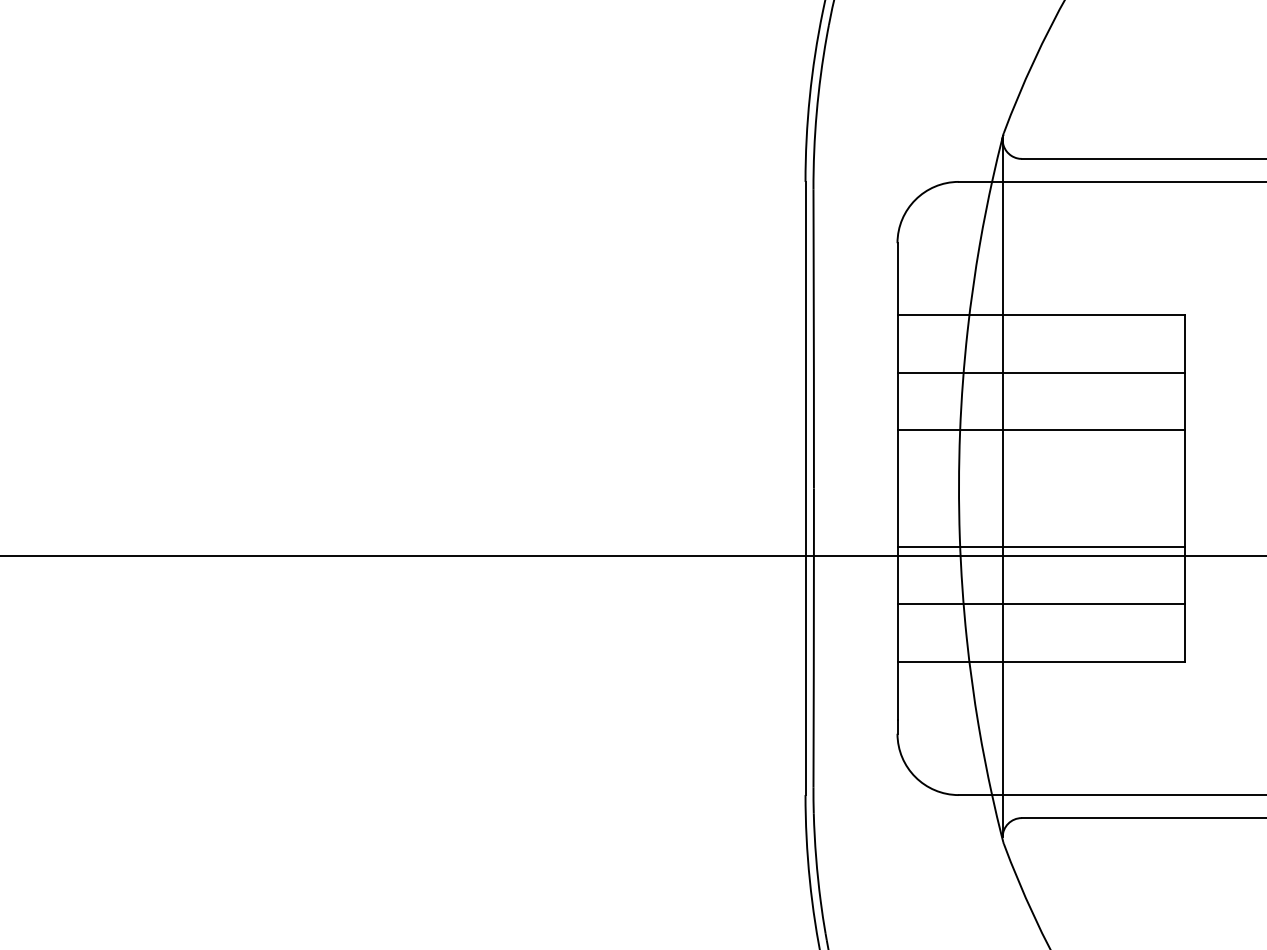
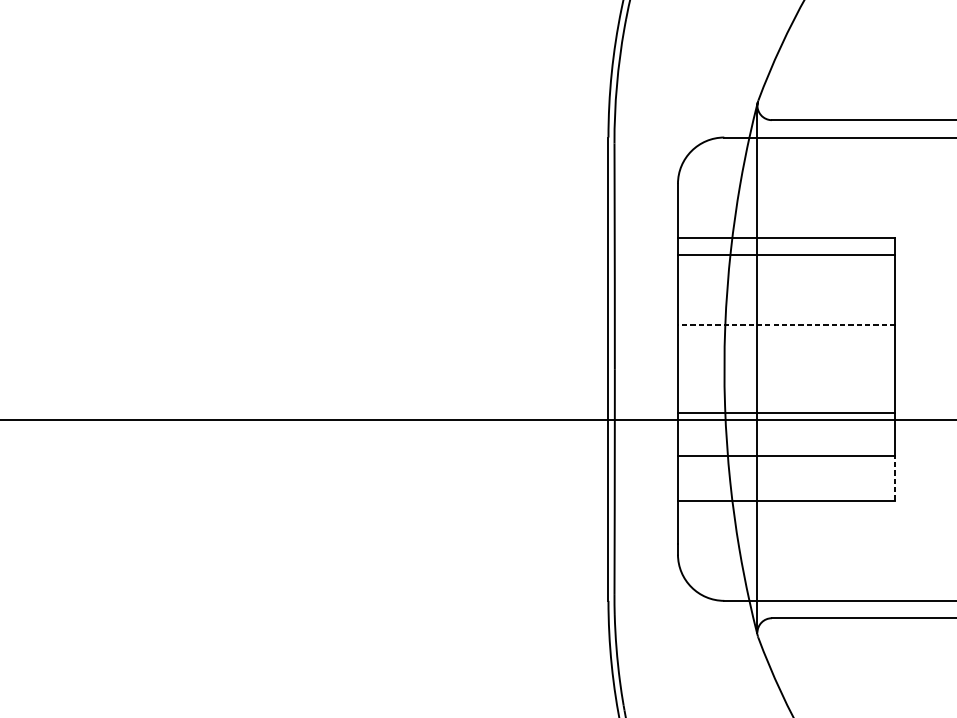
line: (1040, 372) -> (786, 254), moved
line: (1041, 430) -> (786, 325), solid -> dashed
line: (1184, 632) -> (894, 478), solid -> dashed

